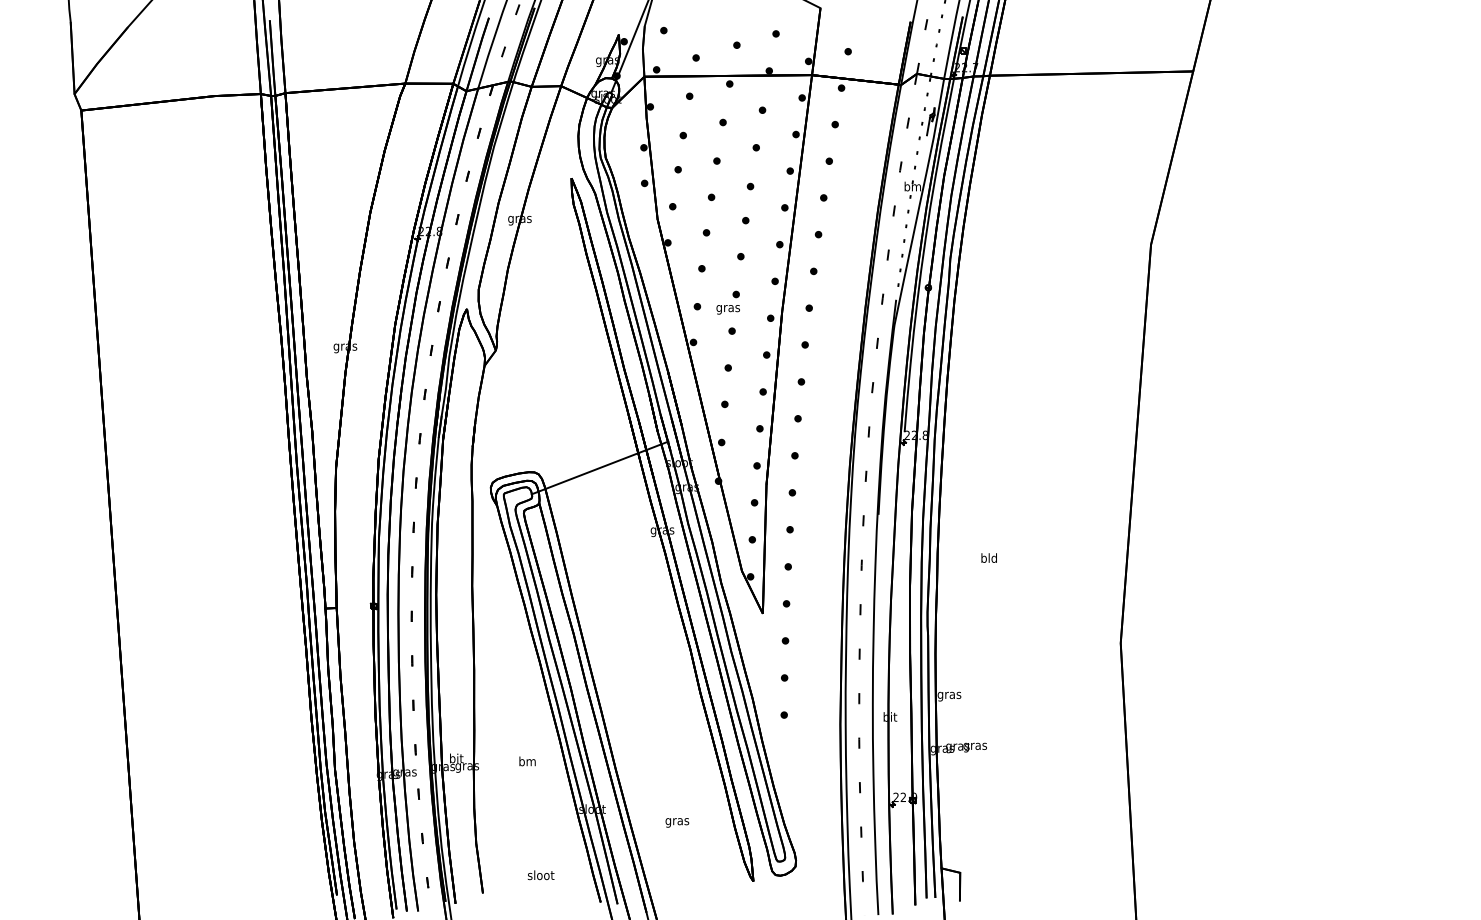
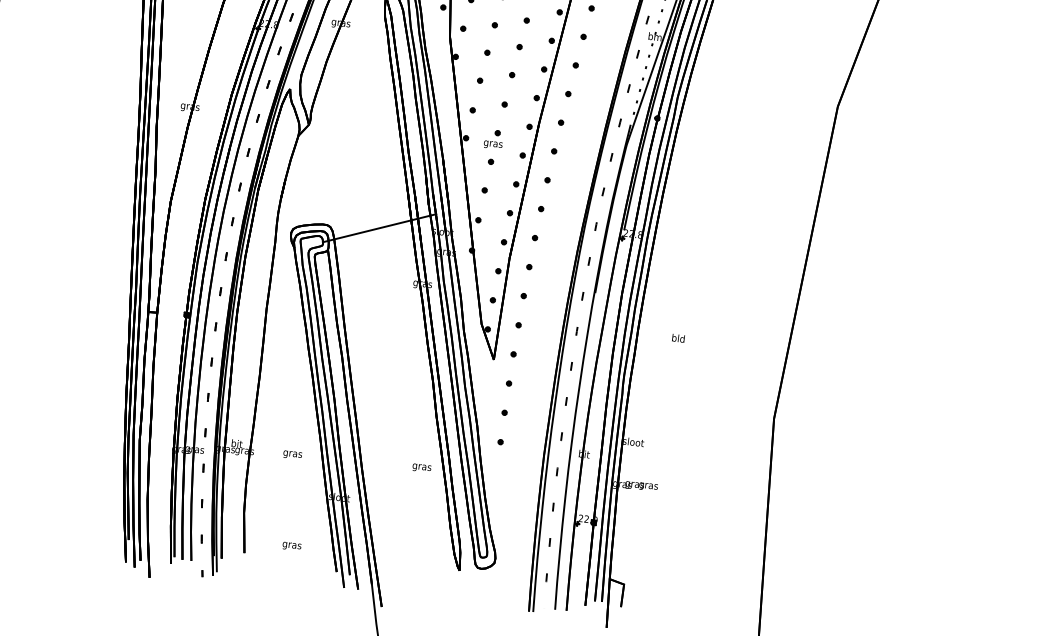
text: (727, 309) -> (492, 144), moved
text: (949, 695) -> (633, 443), gras -> sloot
text: (527, 762) -> (292, 453), bm -> gras
text: (677, 822) -> (422, 467), moved
text: (540, 876) -> (291, 545), sloot -> gras

